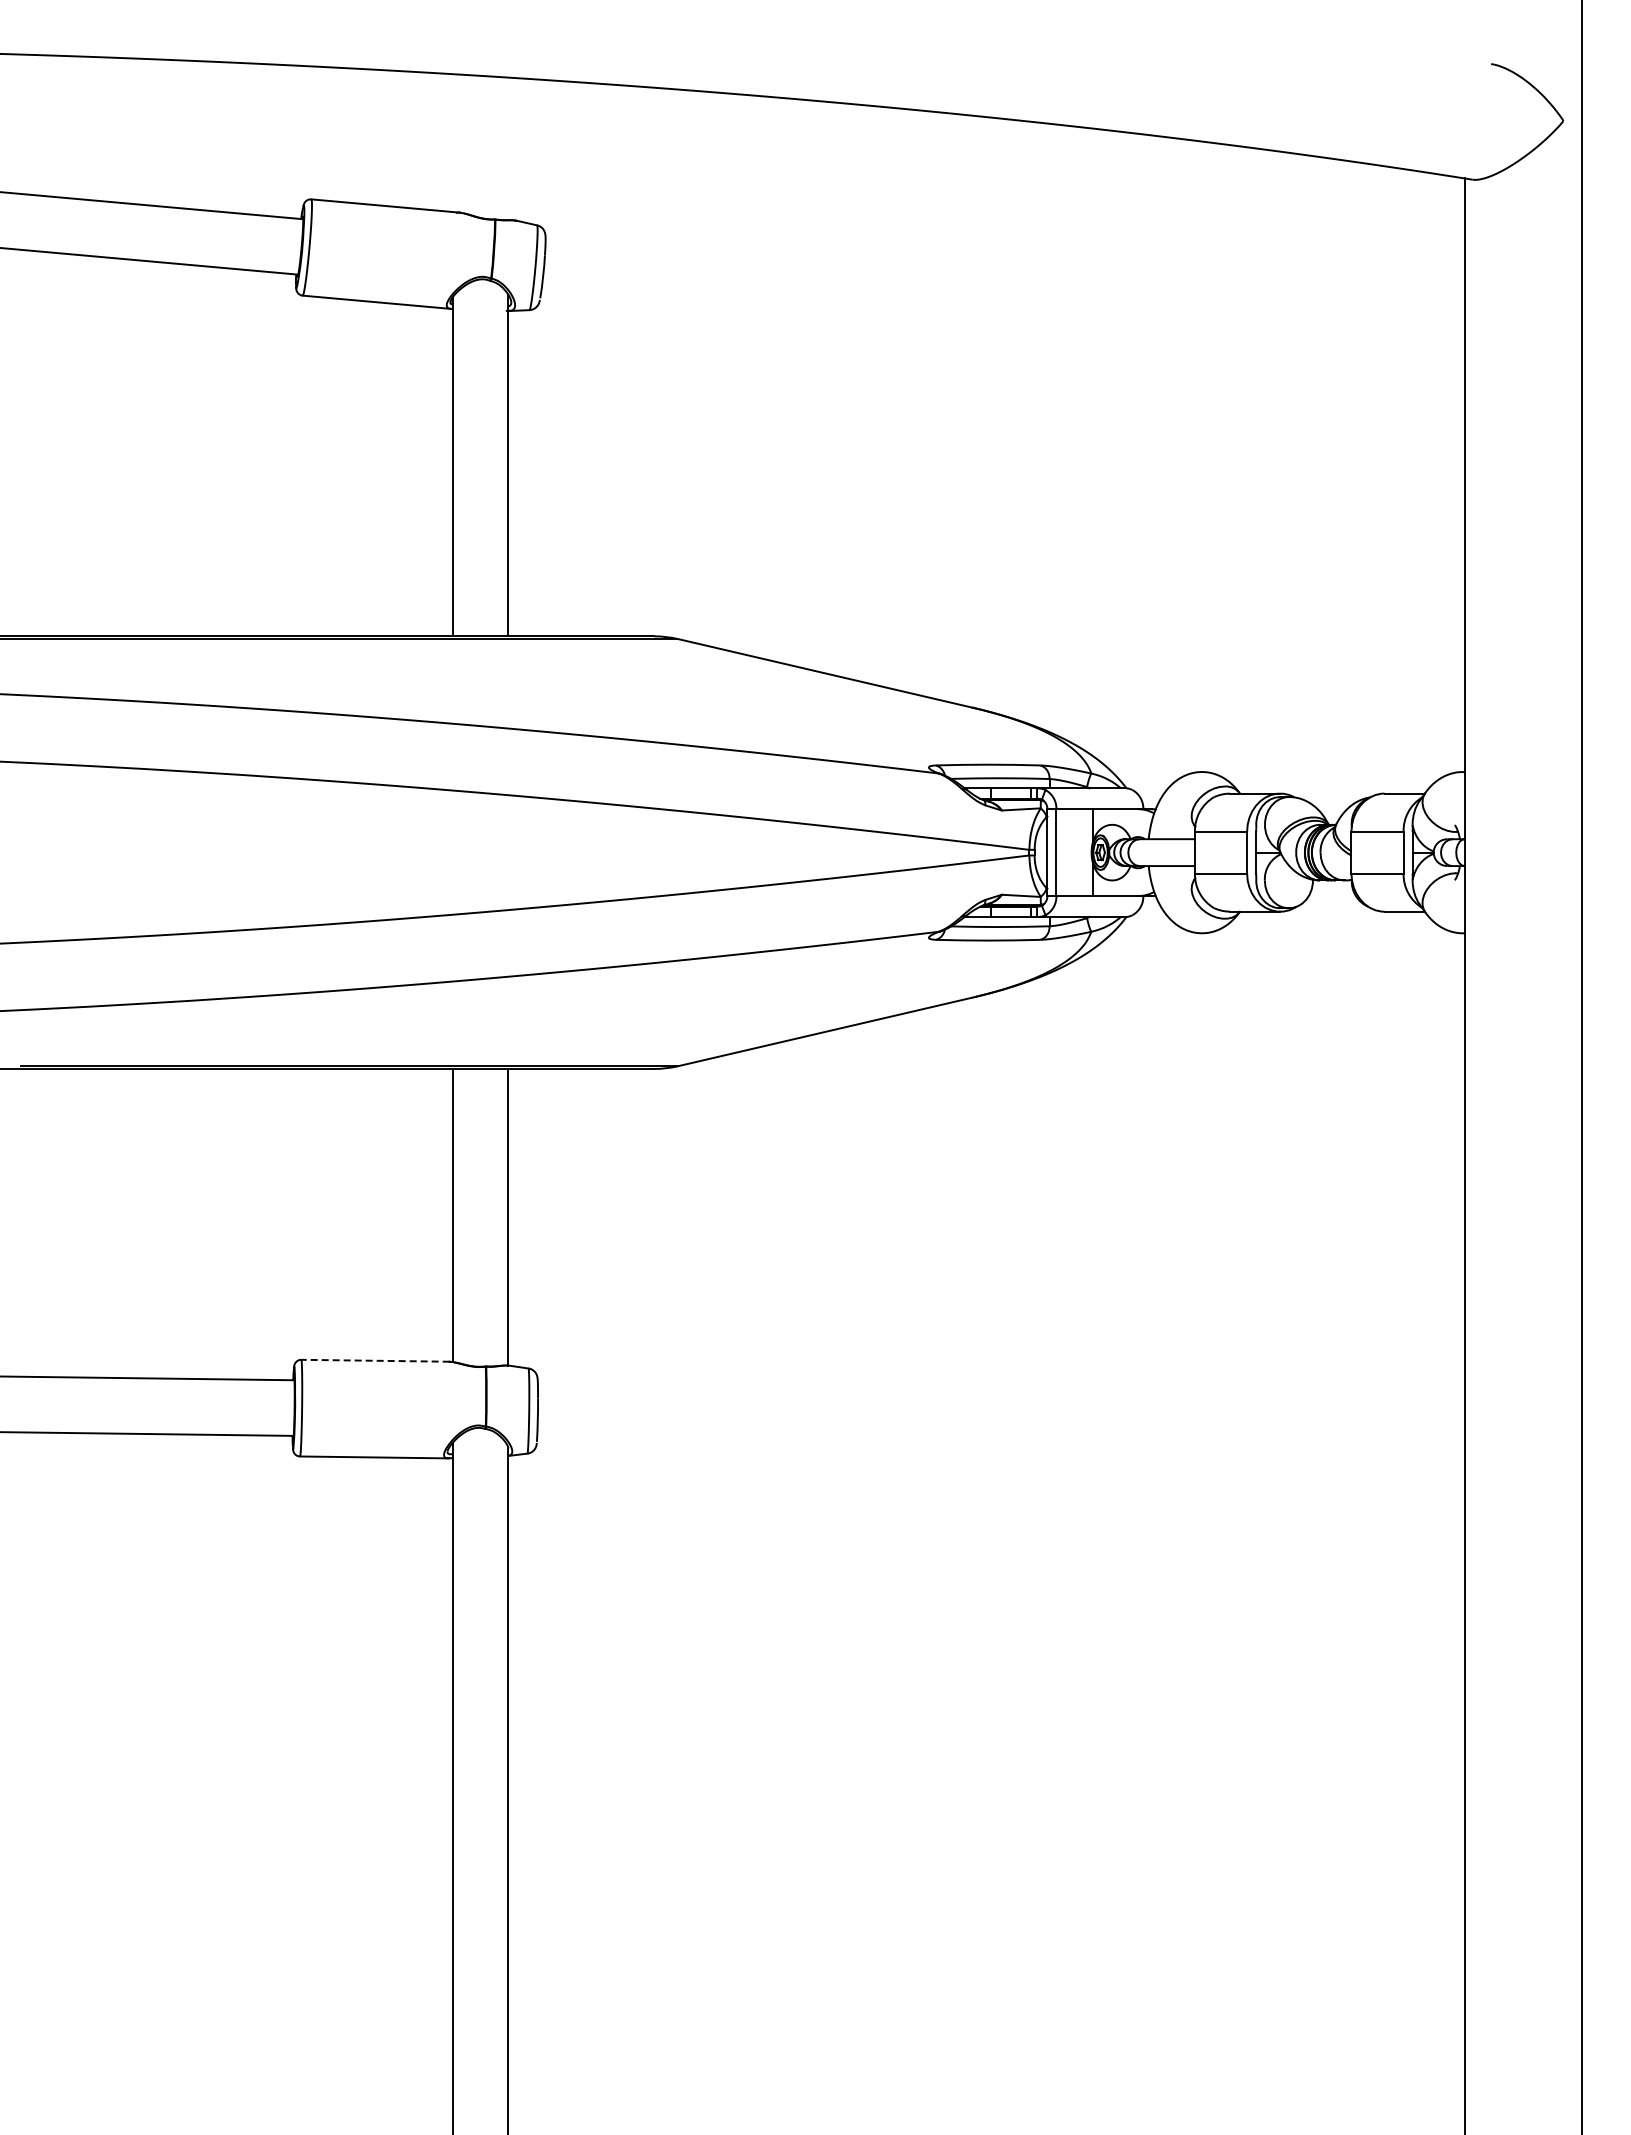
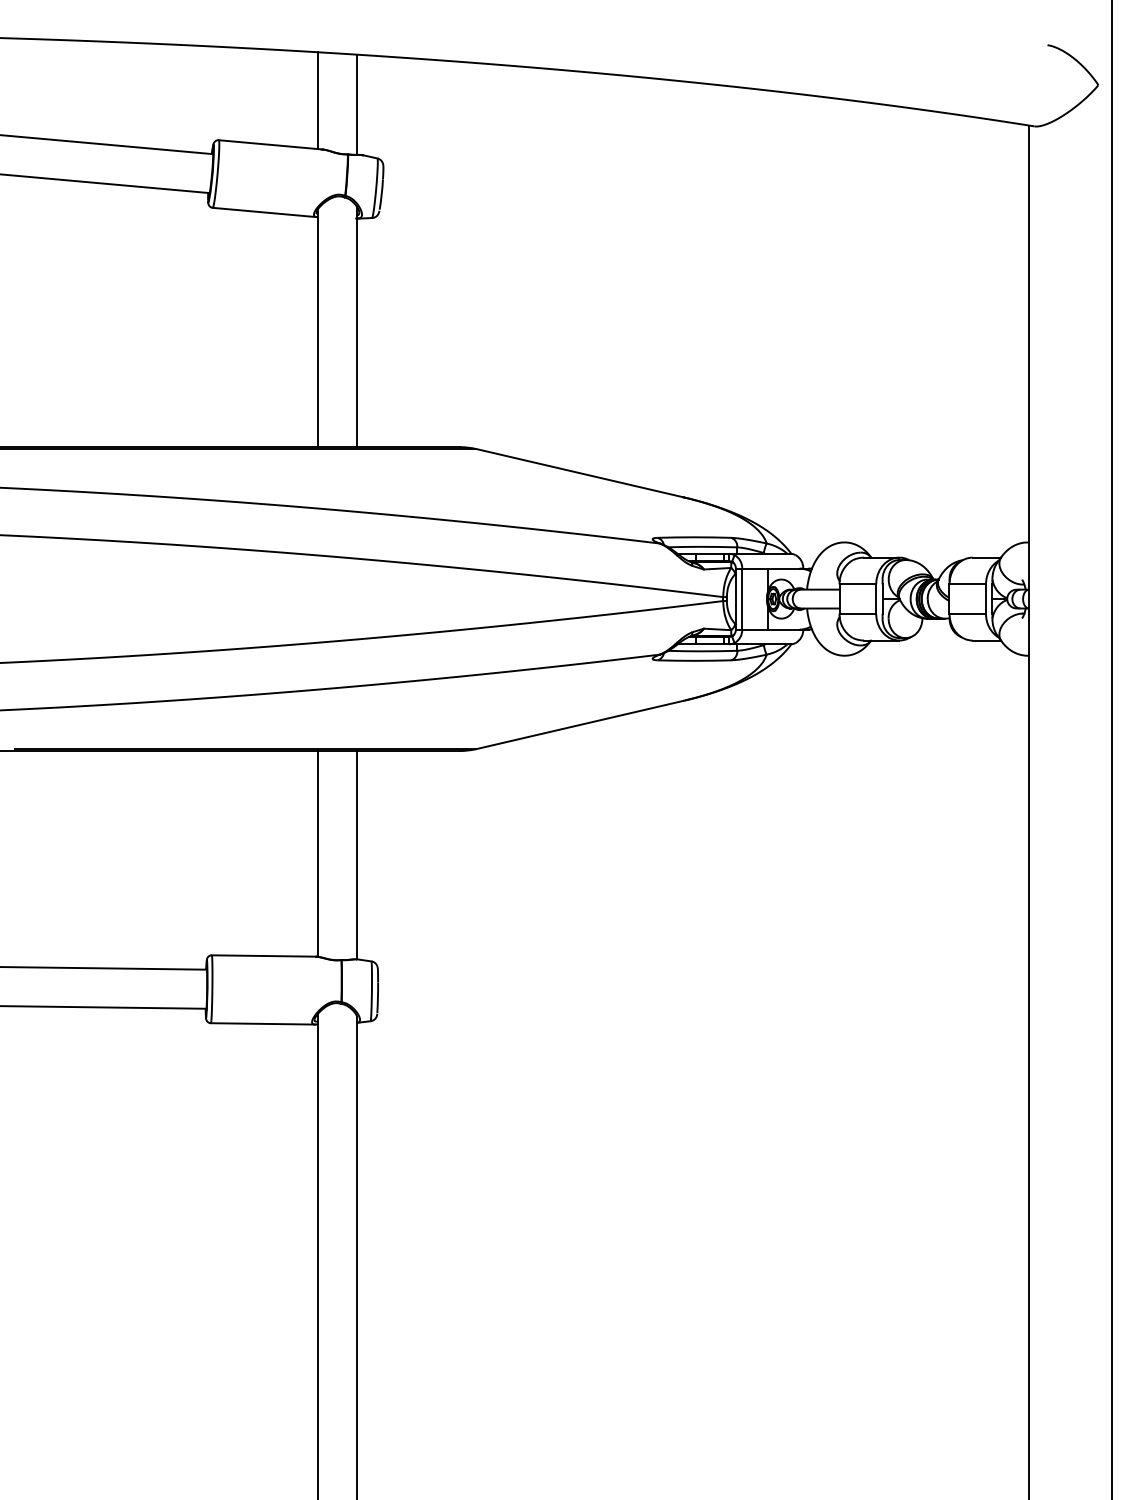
line: (452, 143) -> (318, 100), added
line: (508, 148) -> (357, 104), added
line: (375, 1360) -> (263, 955), dashed -> solid

